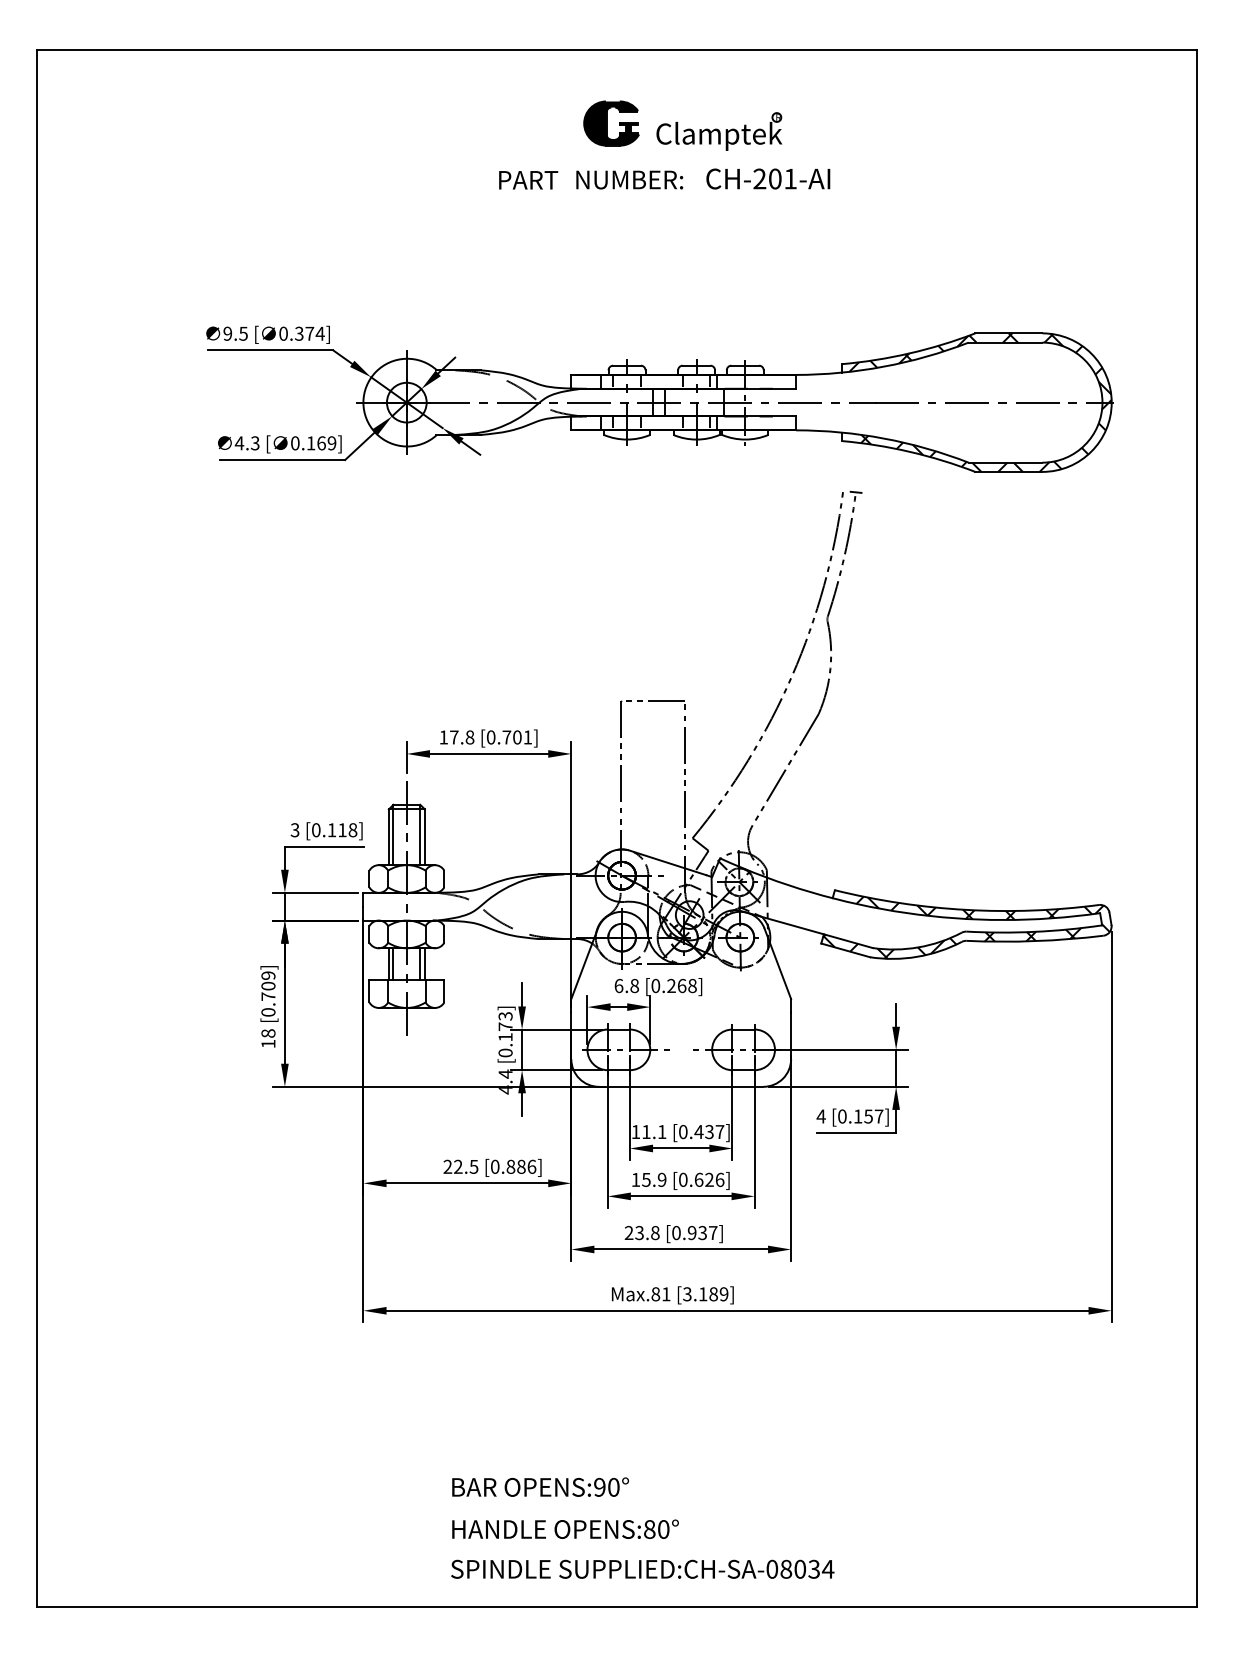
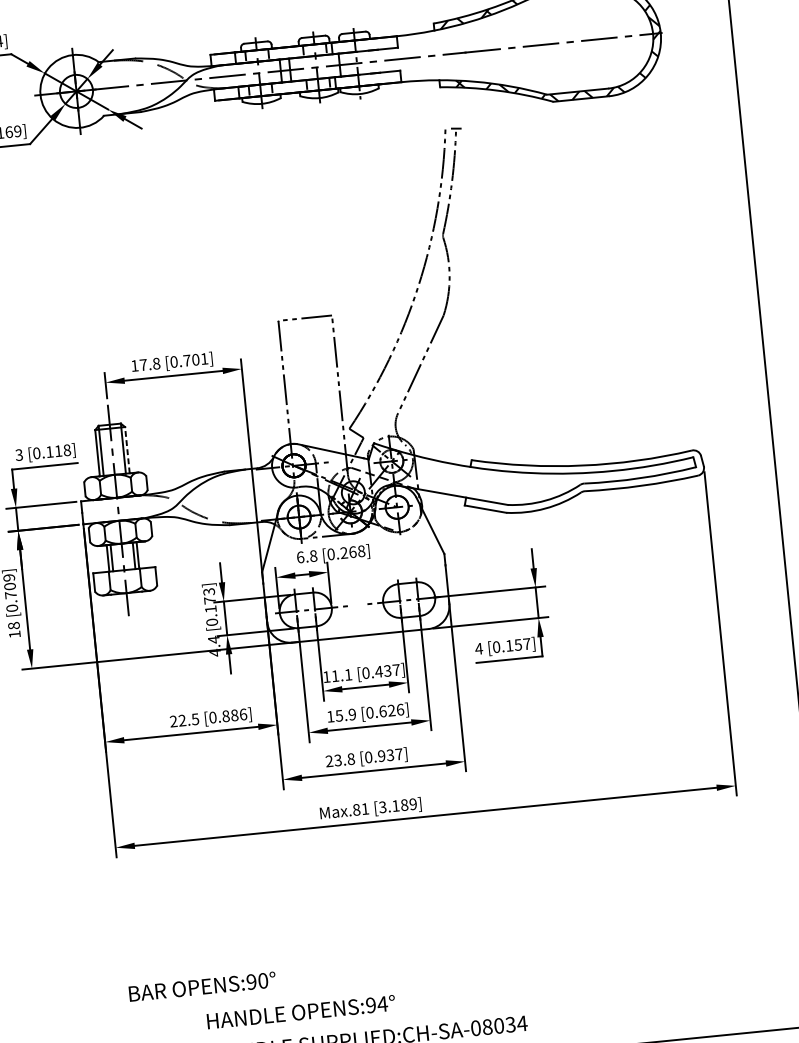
line: (424, 837) -> (127, 450), solid -> dashed
hatch: (966, 927) -> (583, 480), removed
text: (540, 1486) -> (202, 986), moved
text: (656, 1529) -> (376, 1004), OPENS:80° -> OPENS:94°

